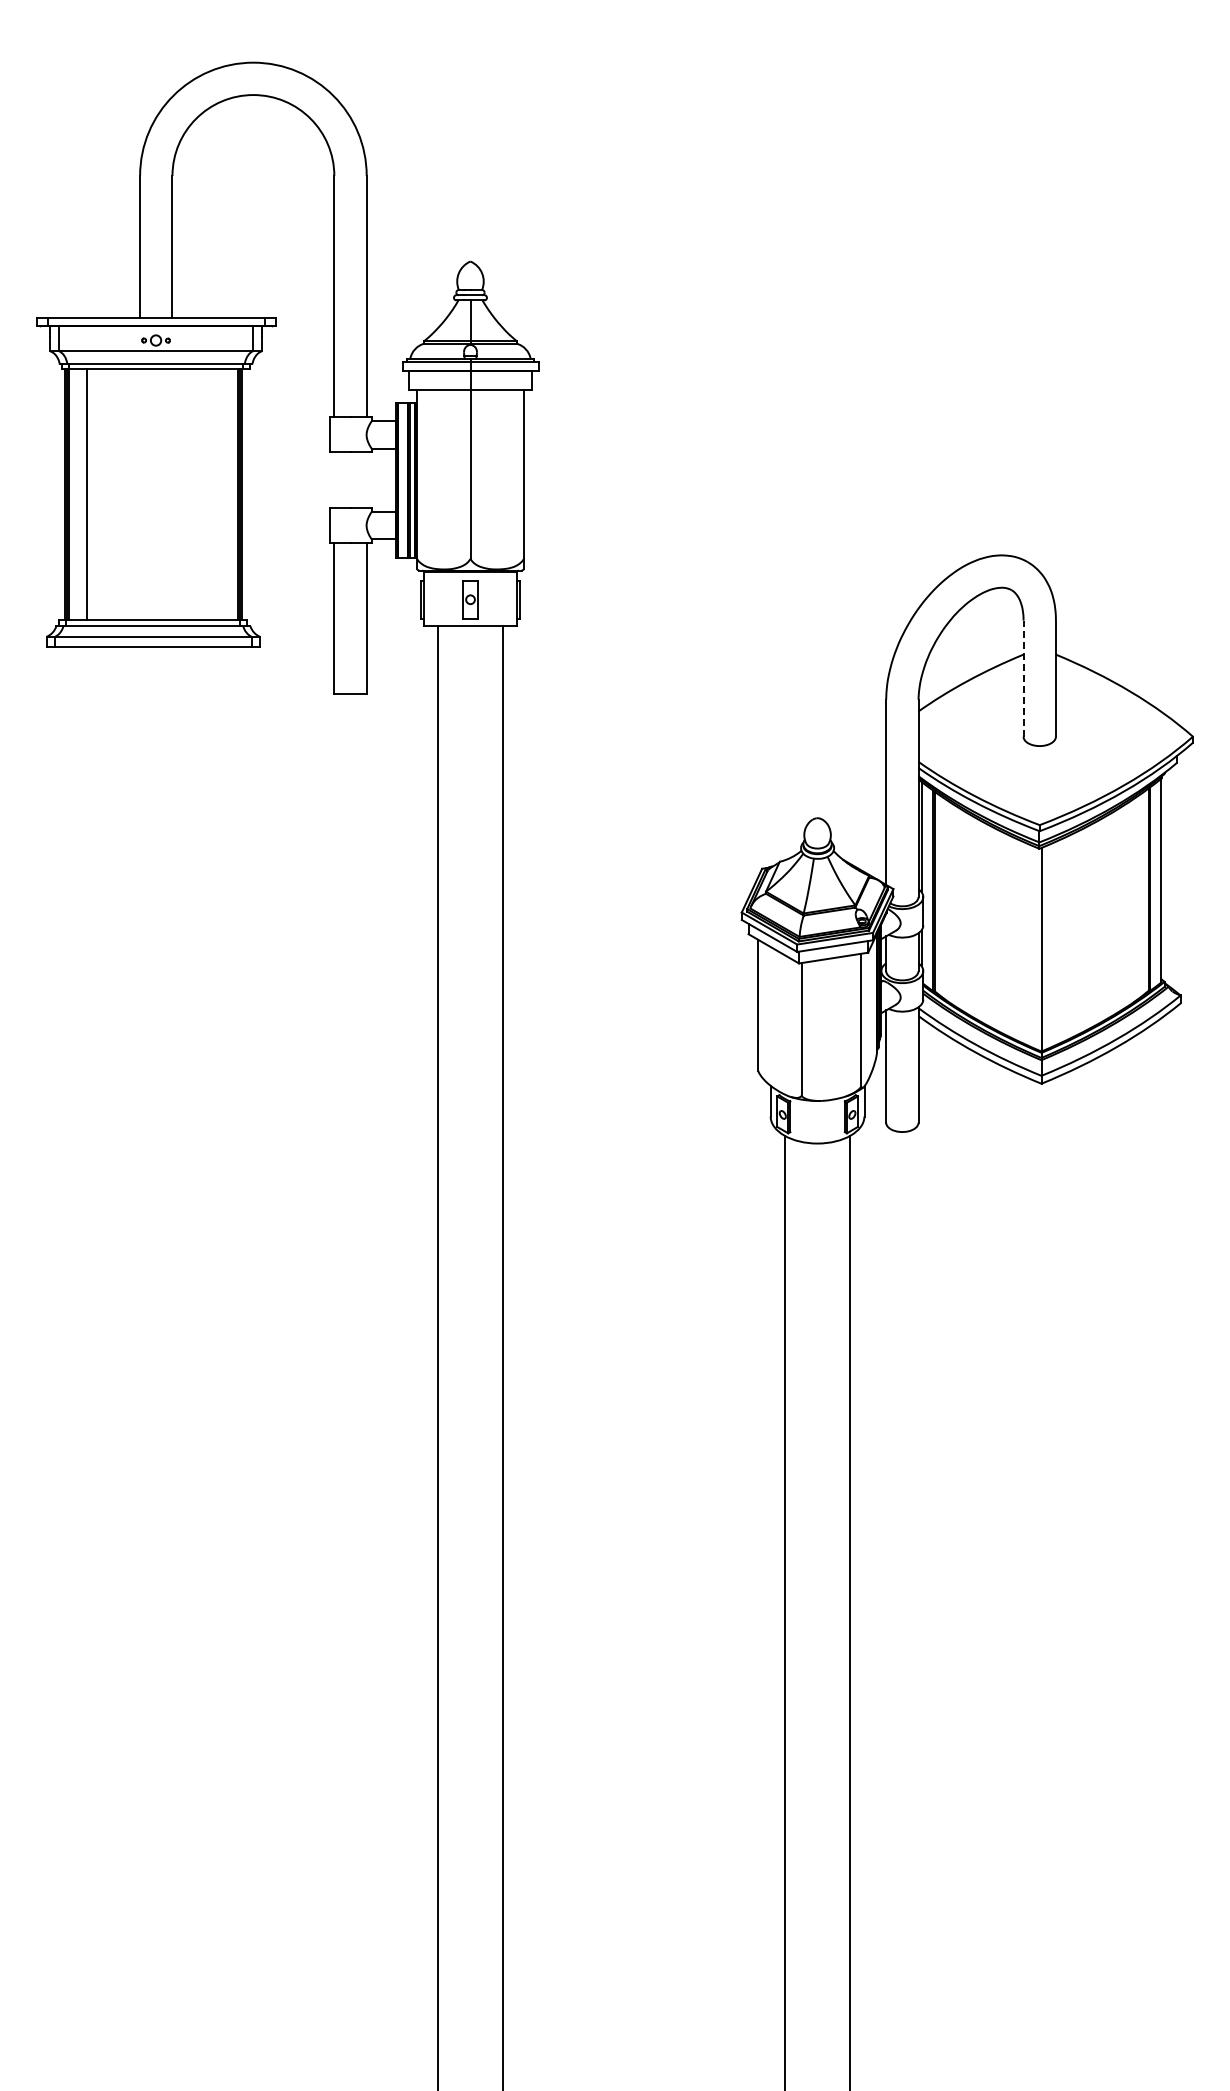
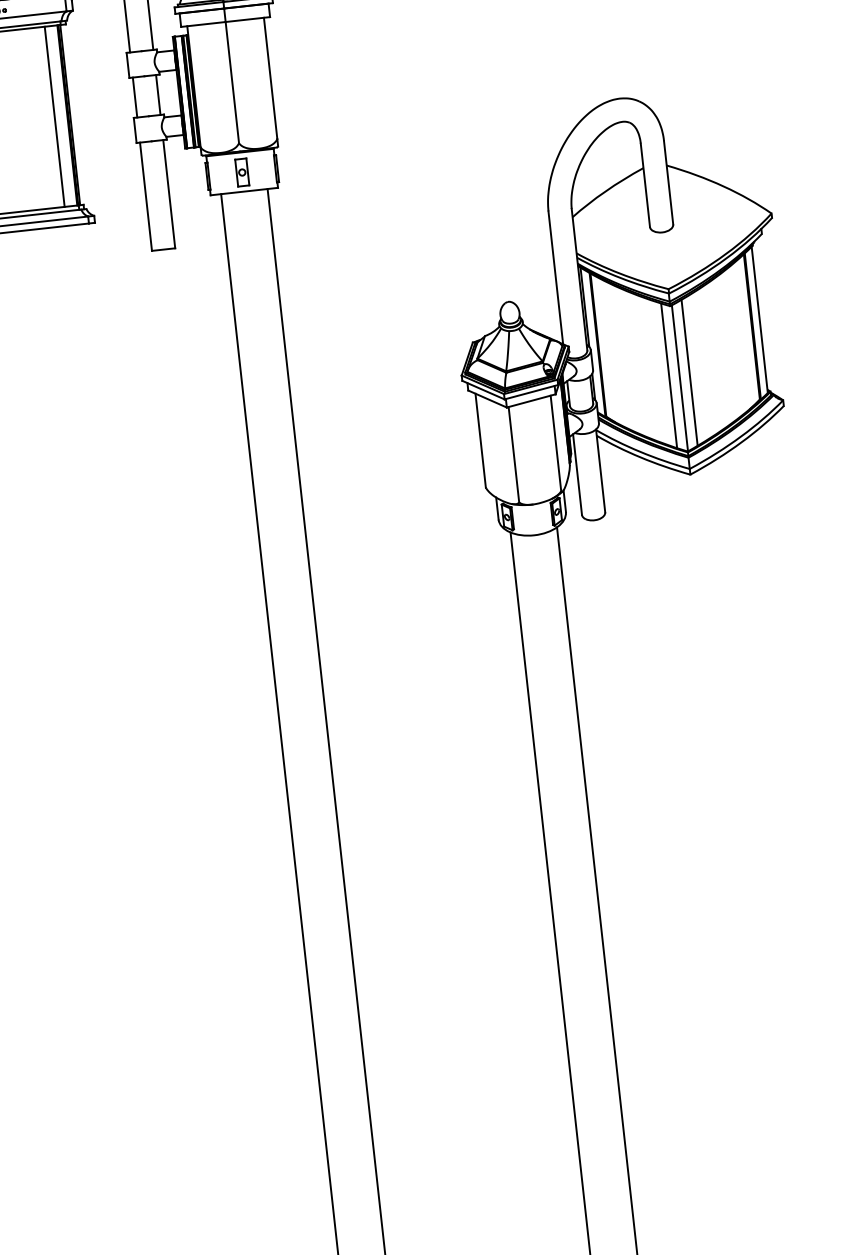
line: (334, 480) -> (135, 97), added
line: (366, 480) -> (158, 95), added
line: (220, 494) -> (54, 116), added
line: (1023, 678) -> (645, 185), dashed -> solid
line: (1055, 943) -> (689, 372), added
line: (1027, 944) -> (669, 375), added

